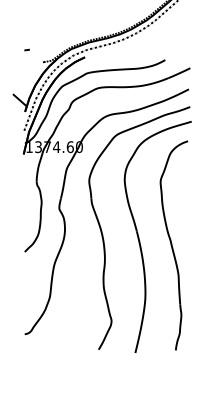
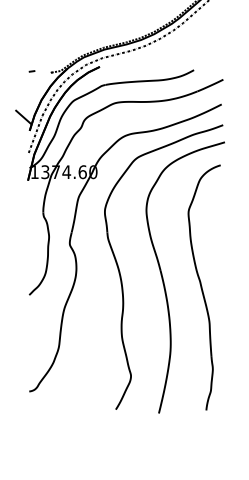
line: (26, 50) -> (31, 71), moved

